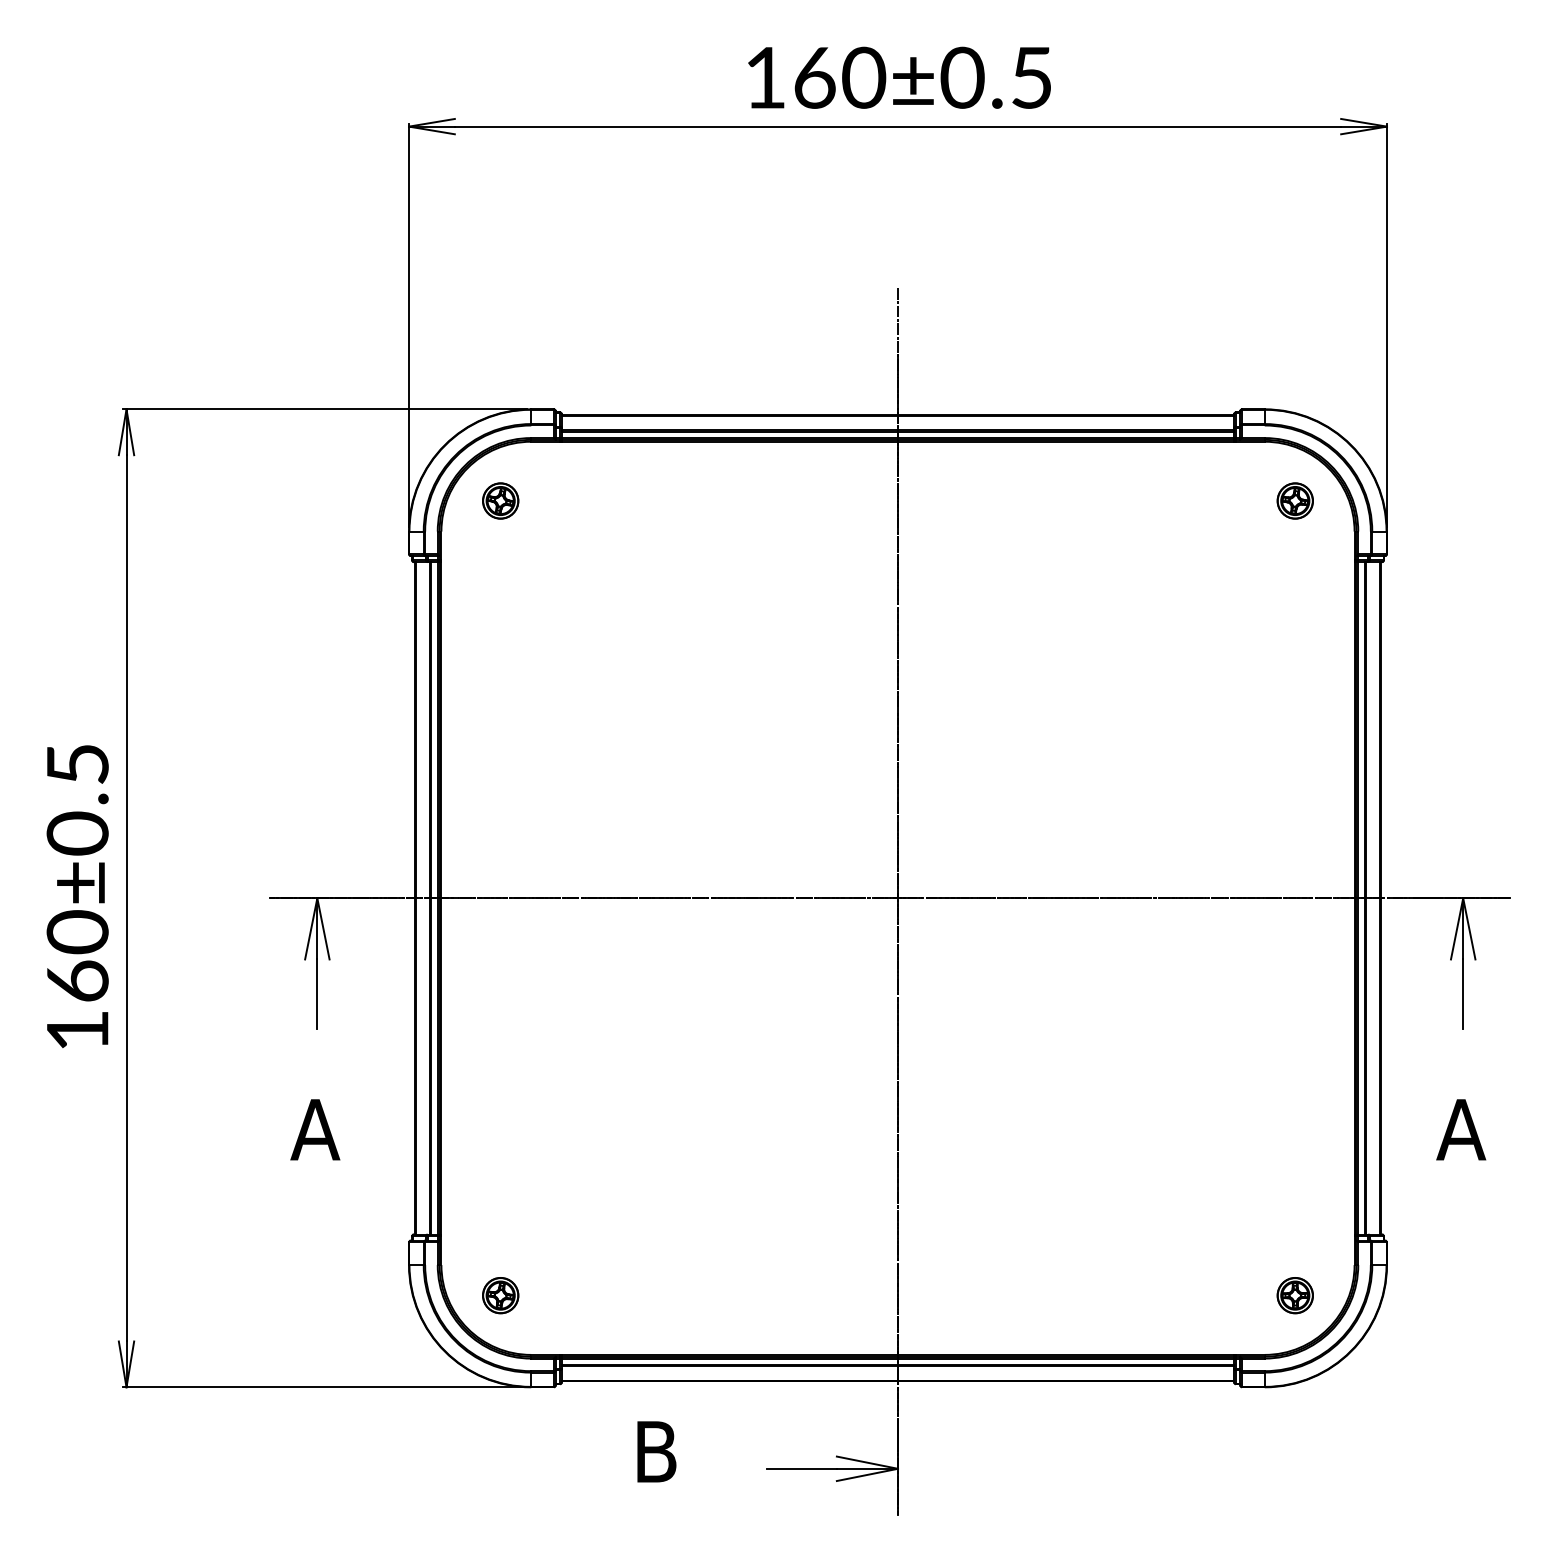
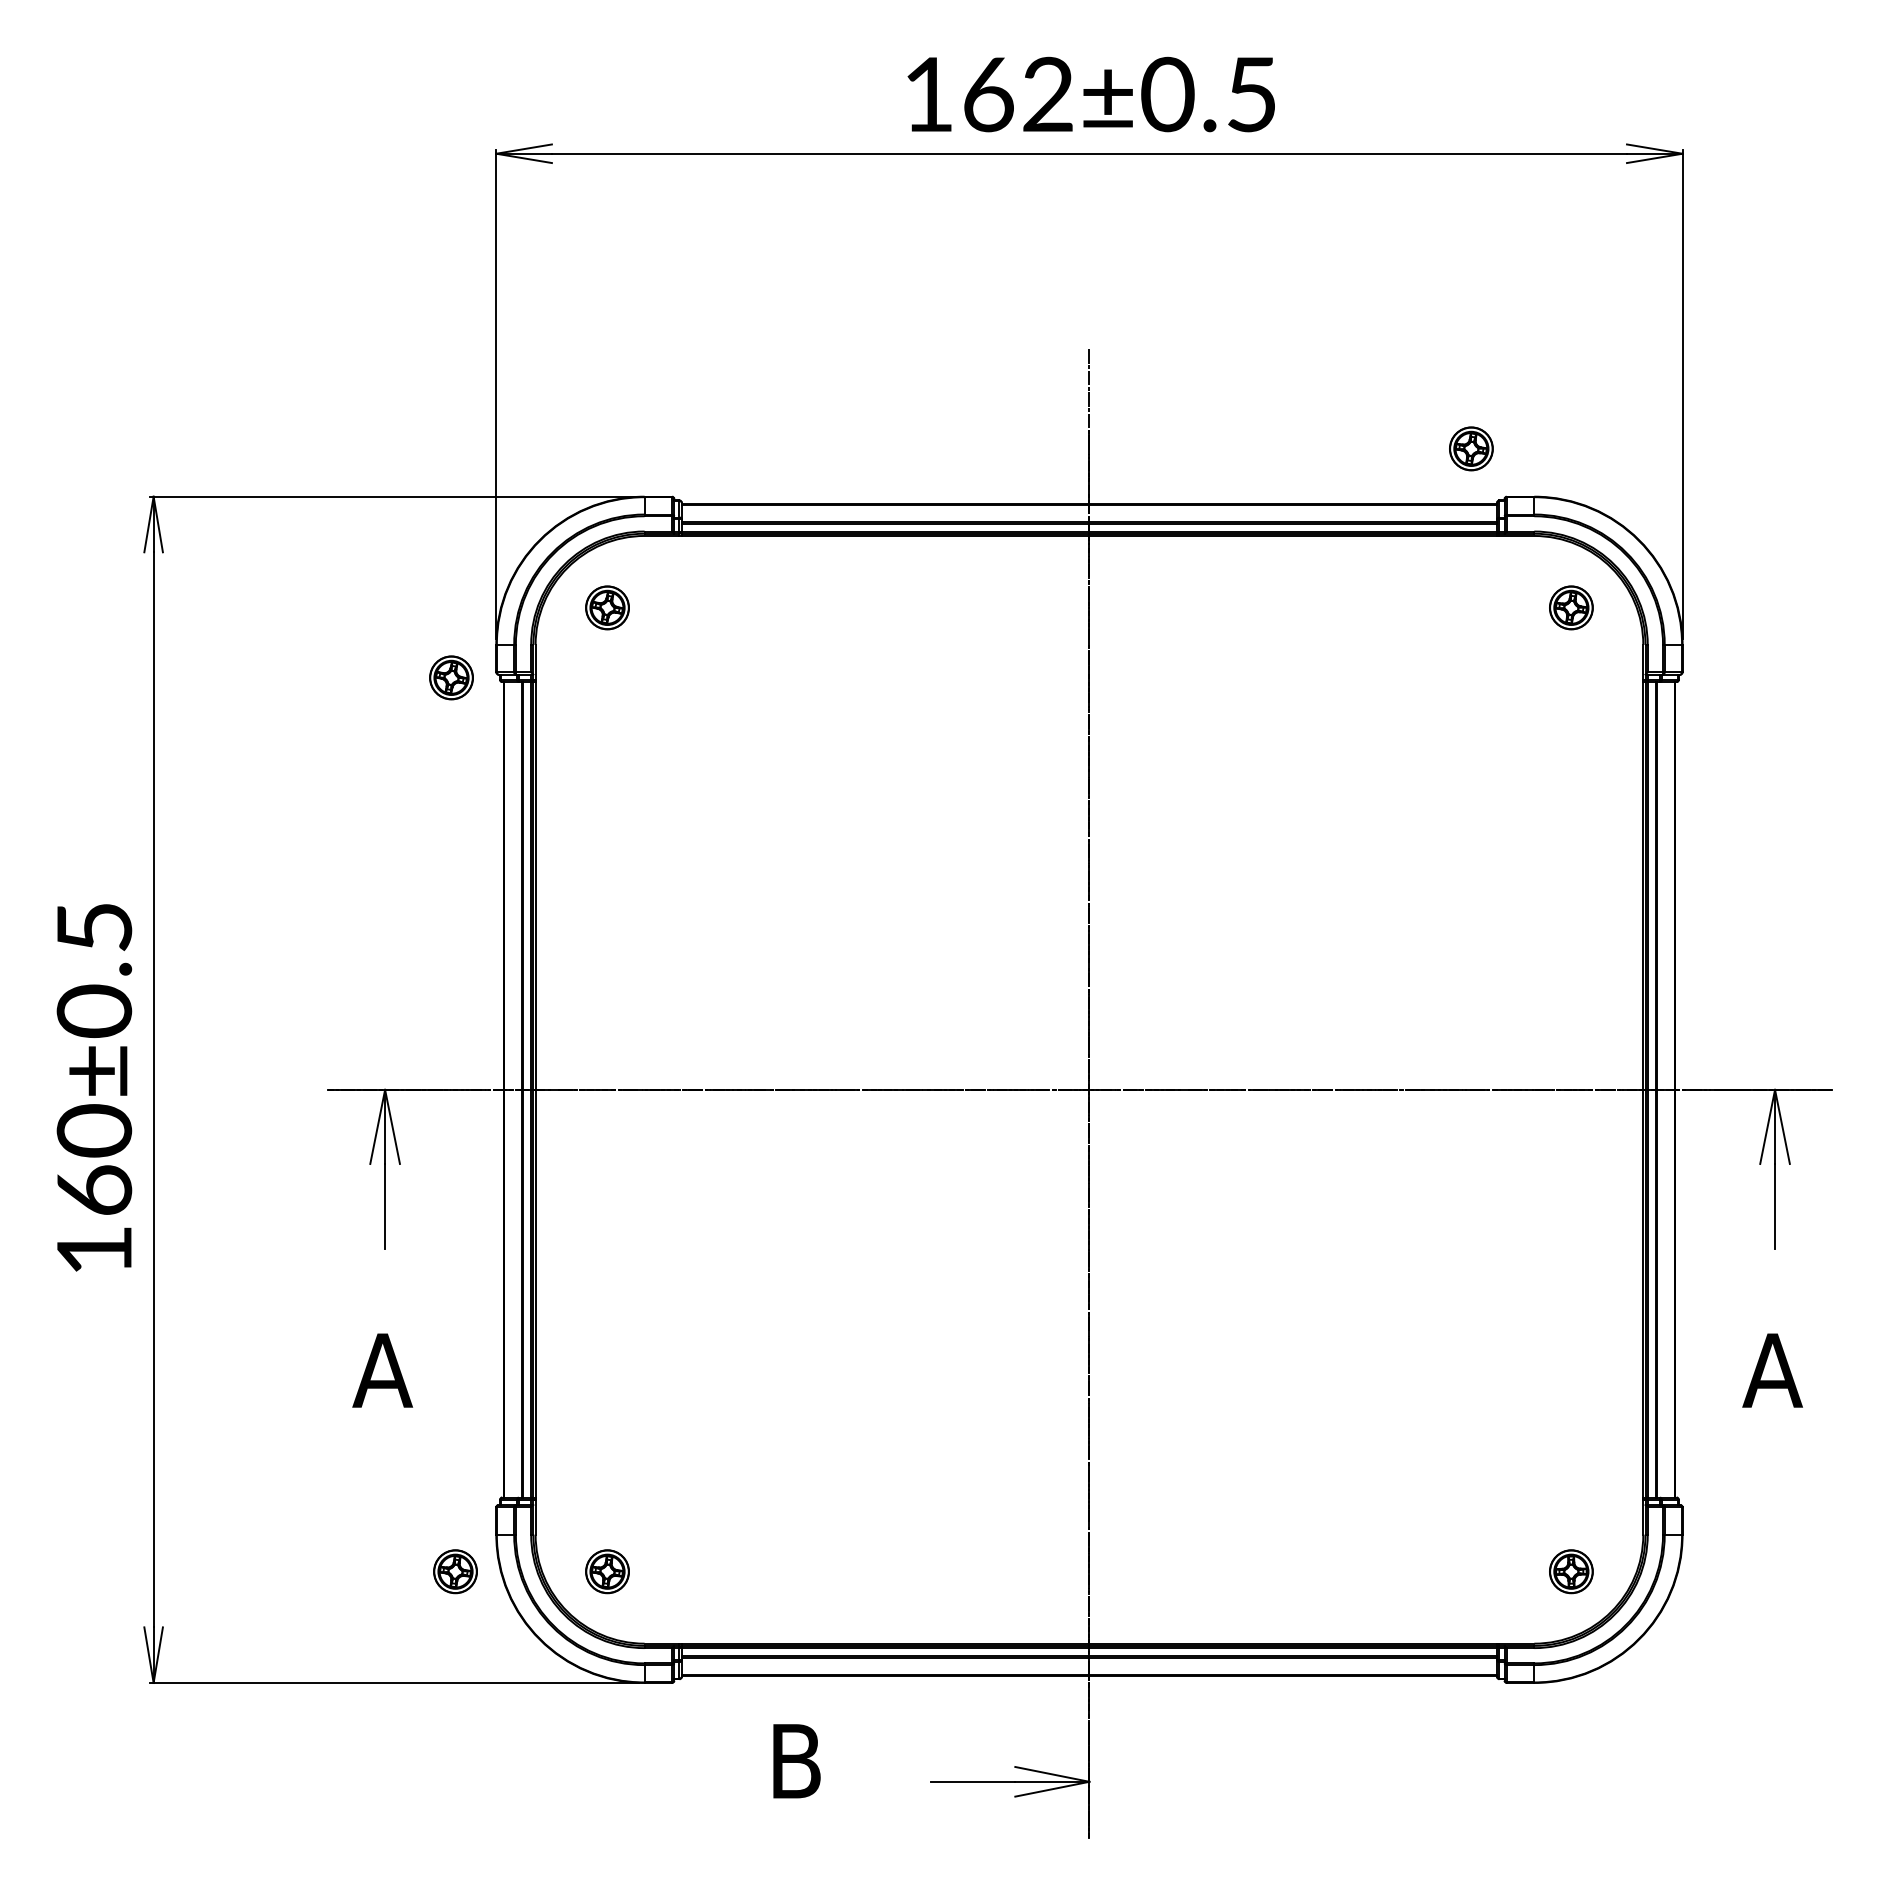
text: (864, 77) -> (1048, 94), 160±0.5 -> 162±0.5
part: (1212, 369) -> (1471, 448), added
part: (372, 558) -> (451, 677), added
part: (375, 1295) -> (455, 1571), added

